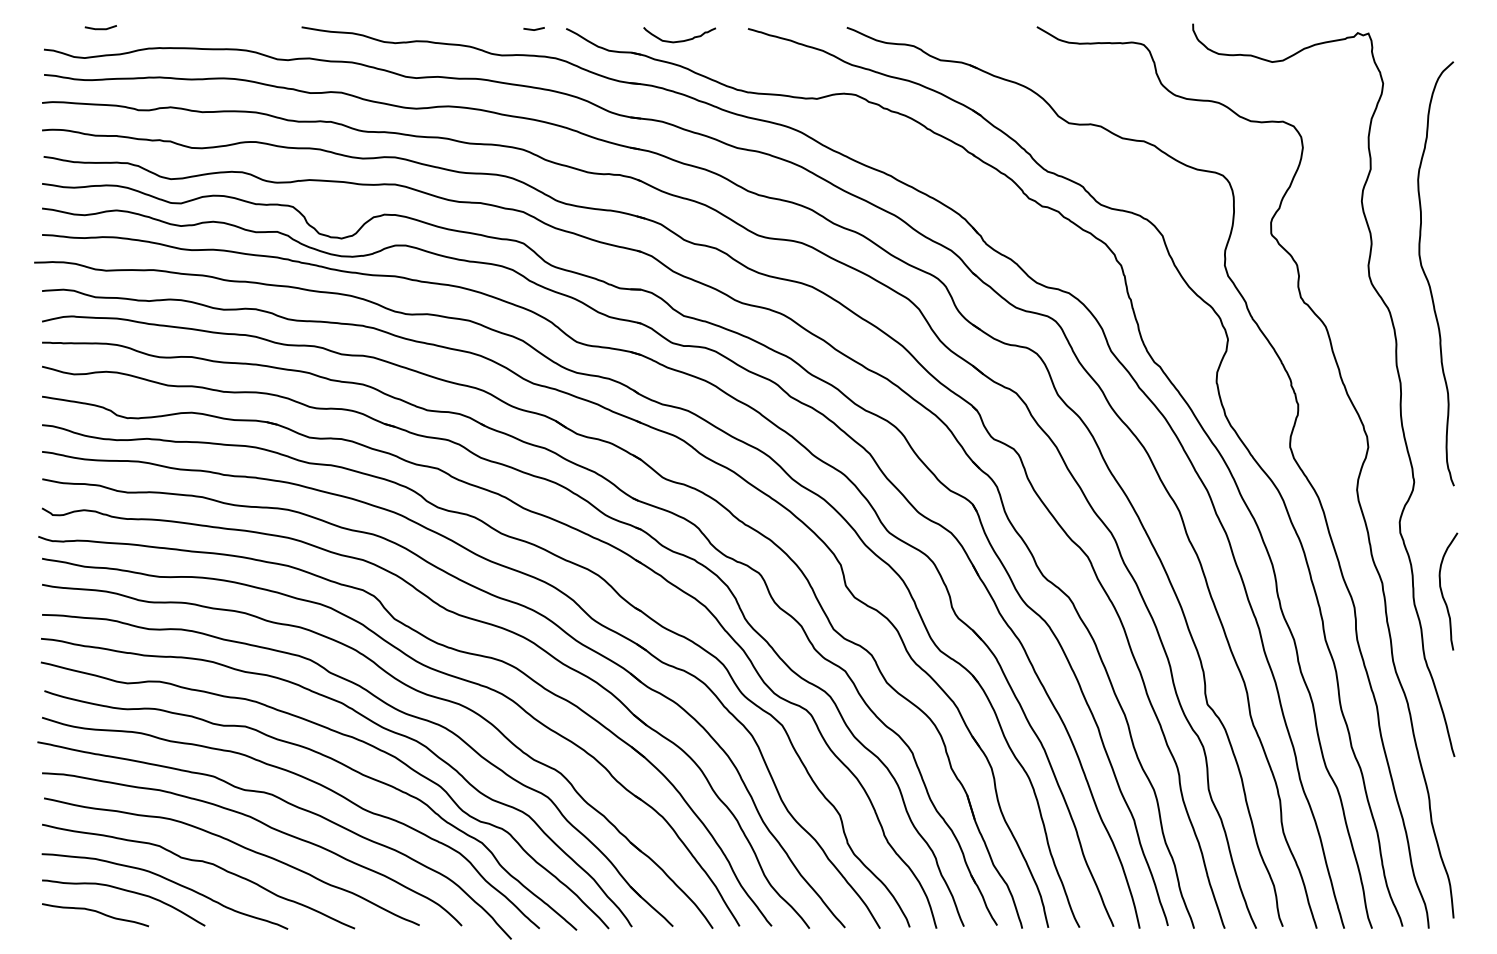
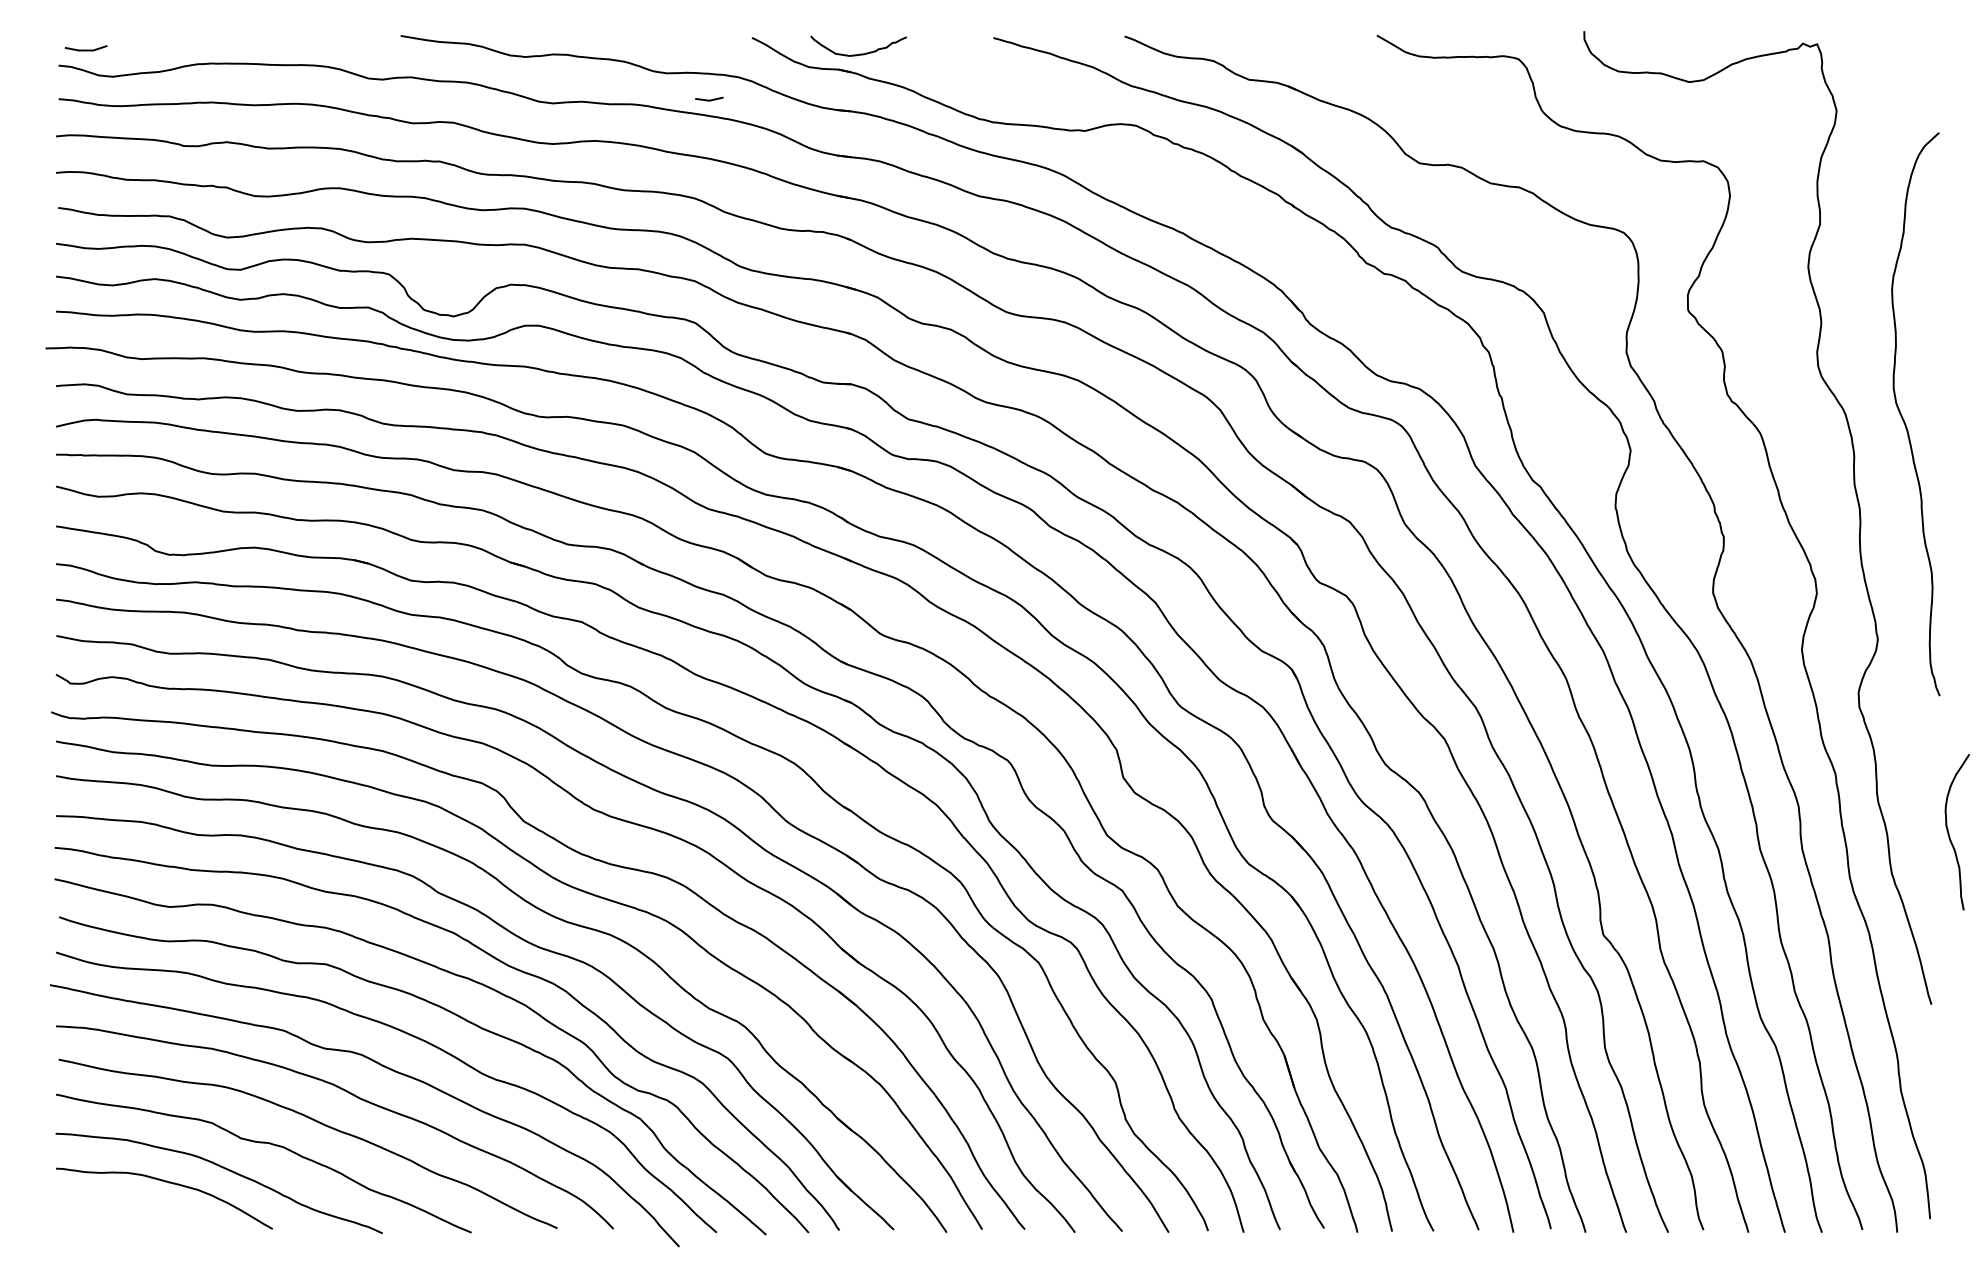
line: (100, 28) -> (85, 49), moved
line: (534, 29) -> (709, 99), moved
curve: (680, 40) -> (859, 53), moved
curve: (1426, 276) -> (1903, 417), moved
curve: (1442, 591) -> (1949, 832), moved
curve: (97, 912) -> (129, 1211), removed

